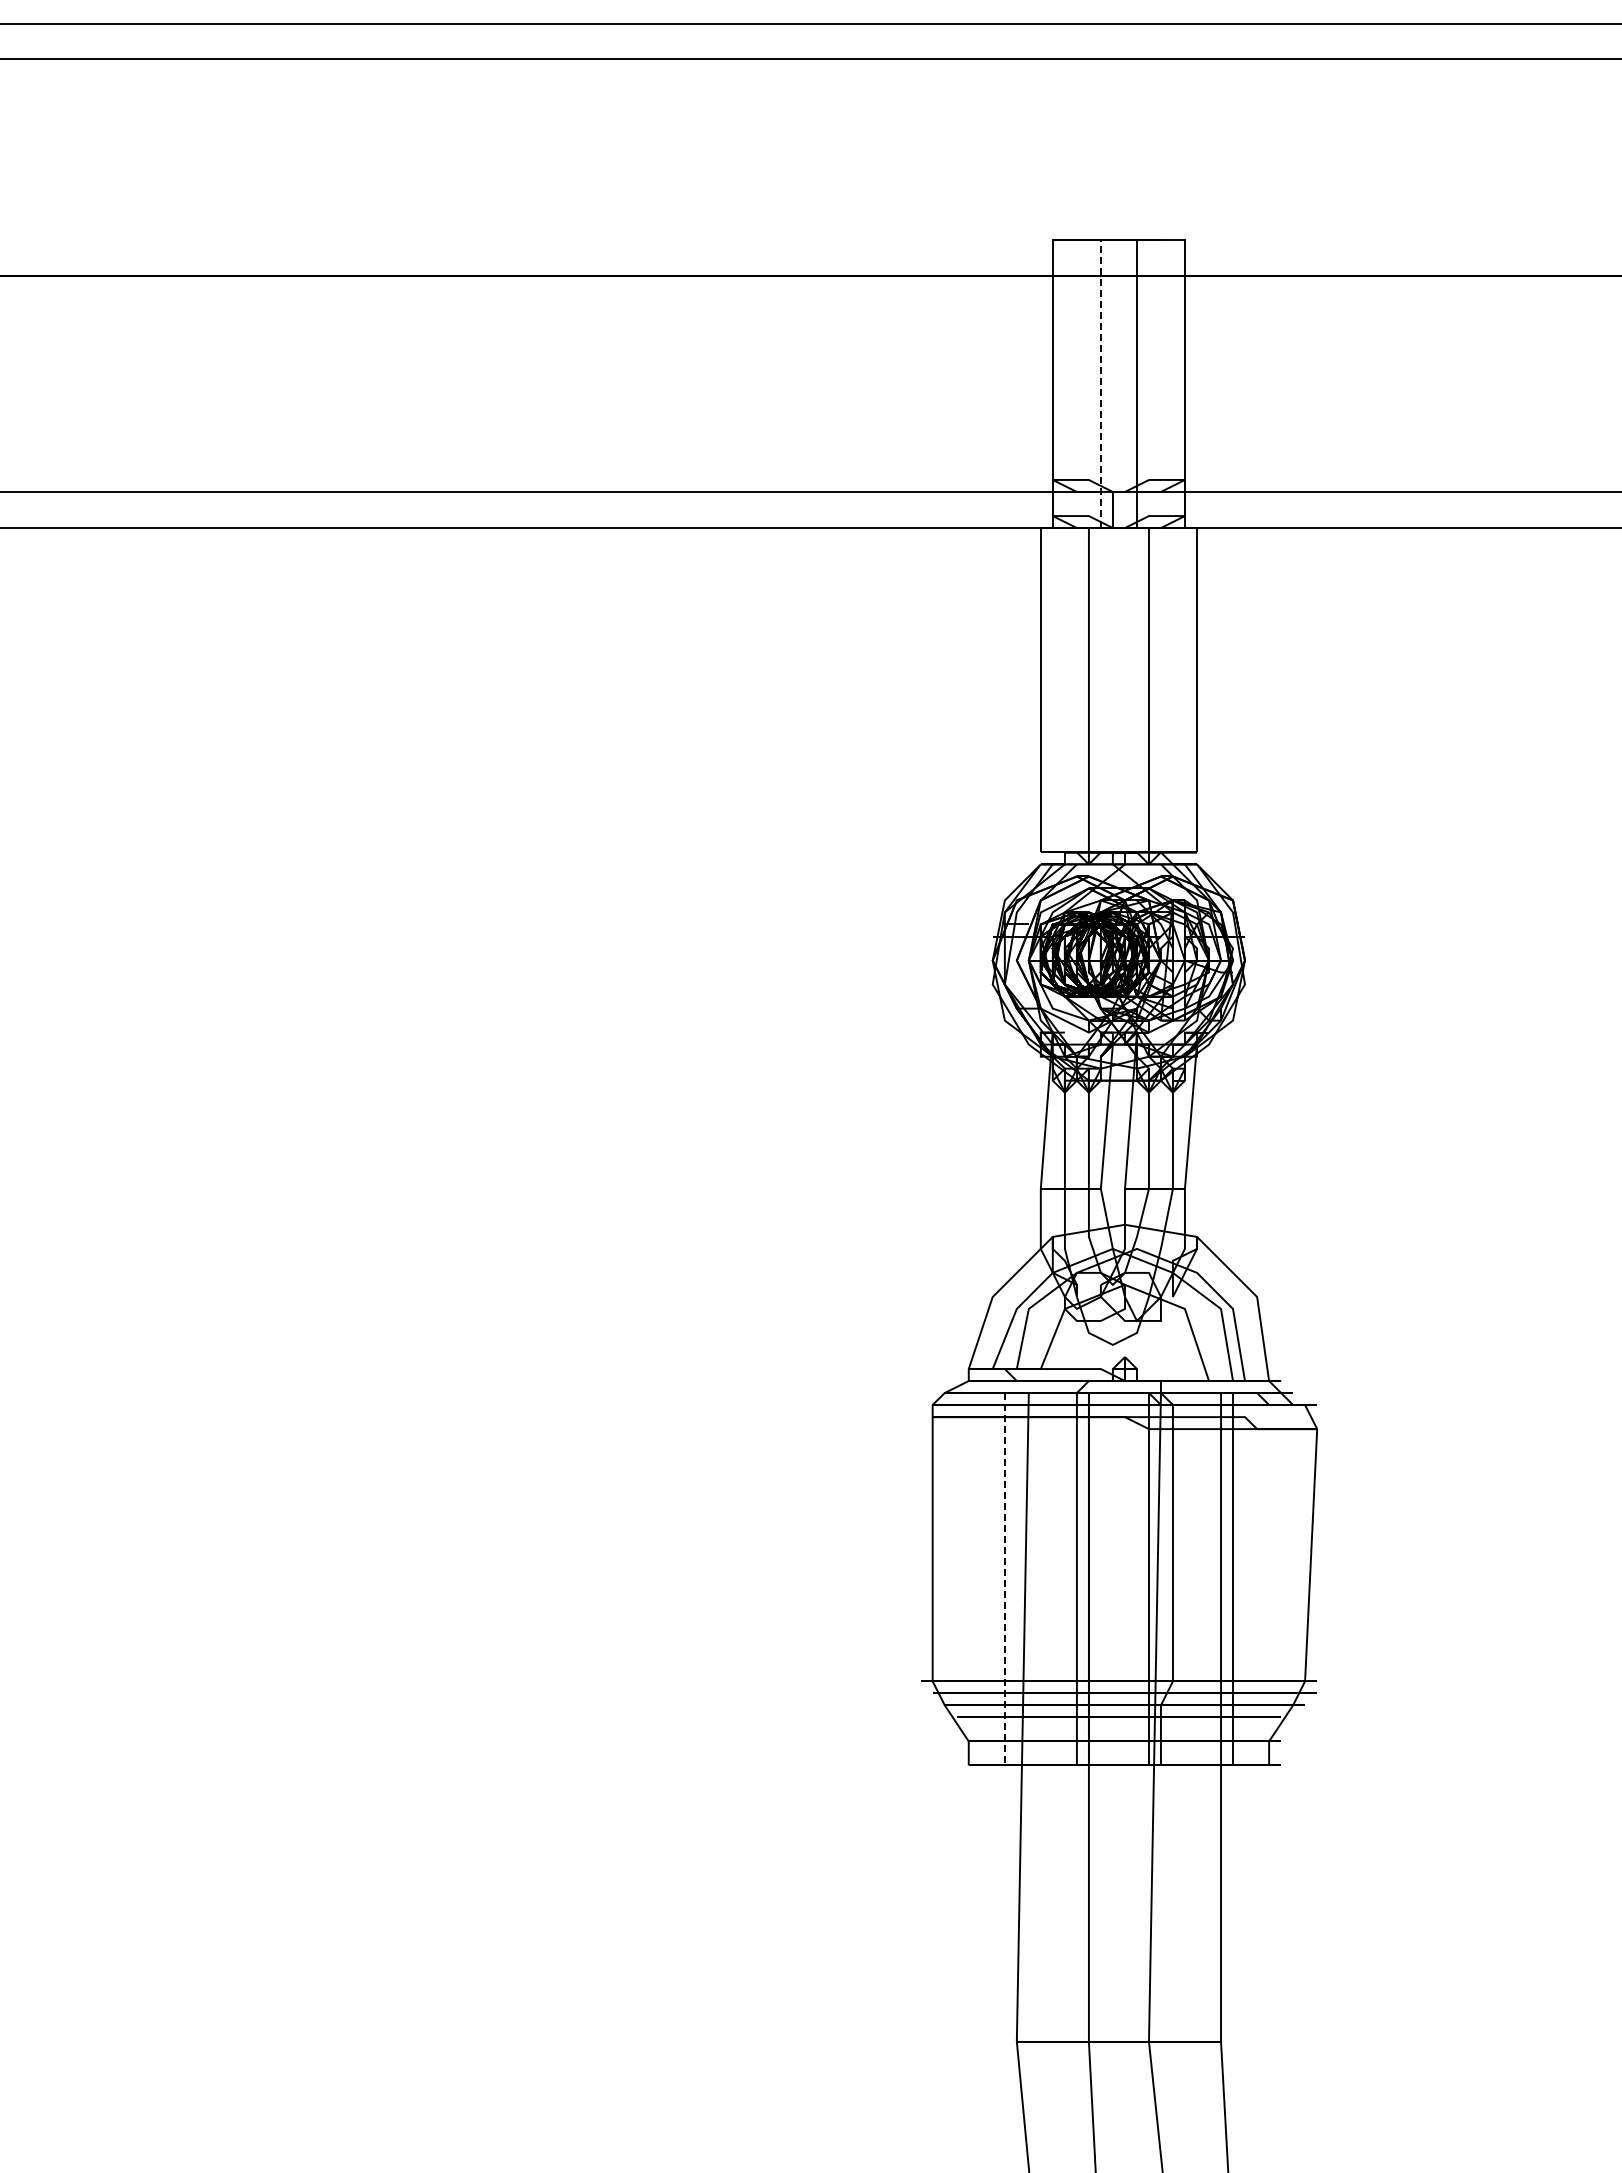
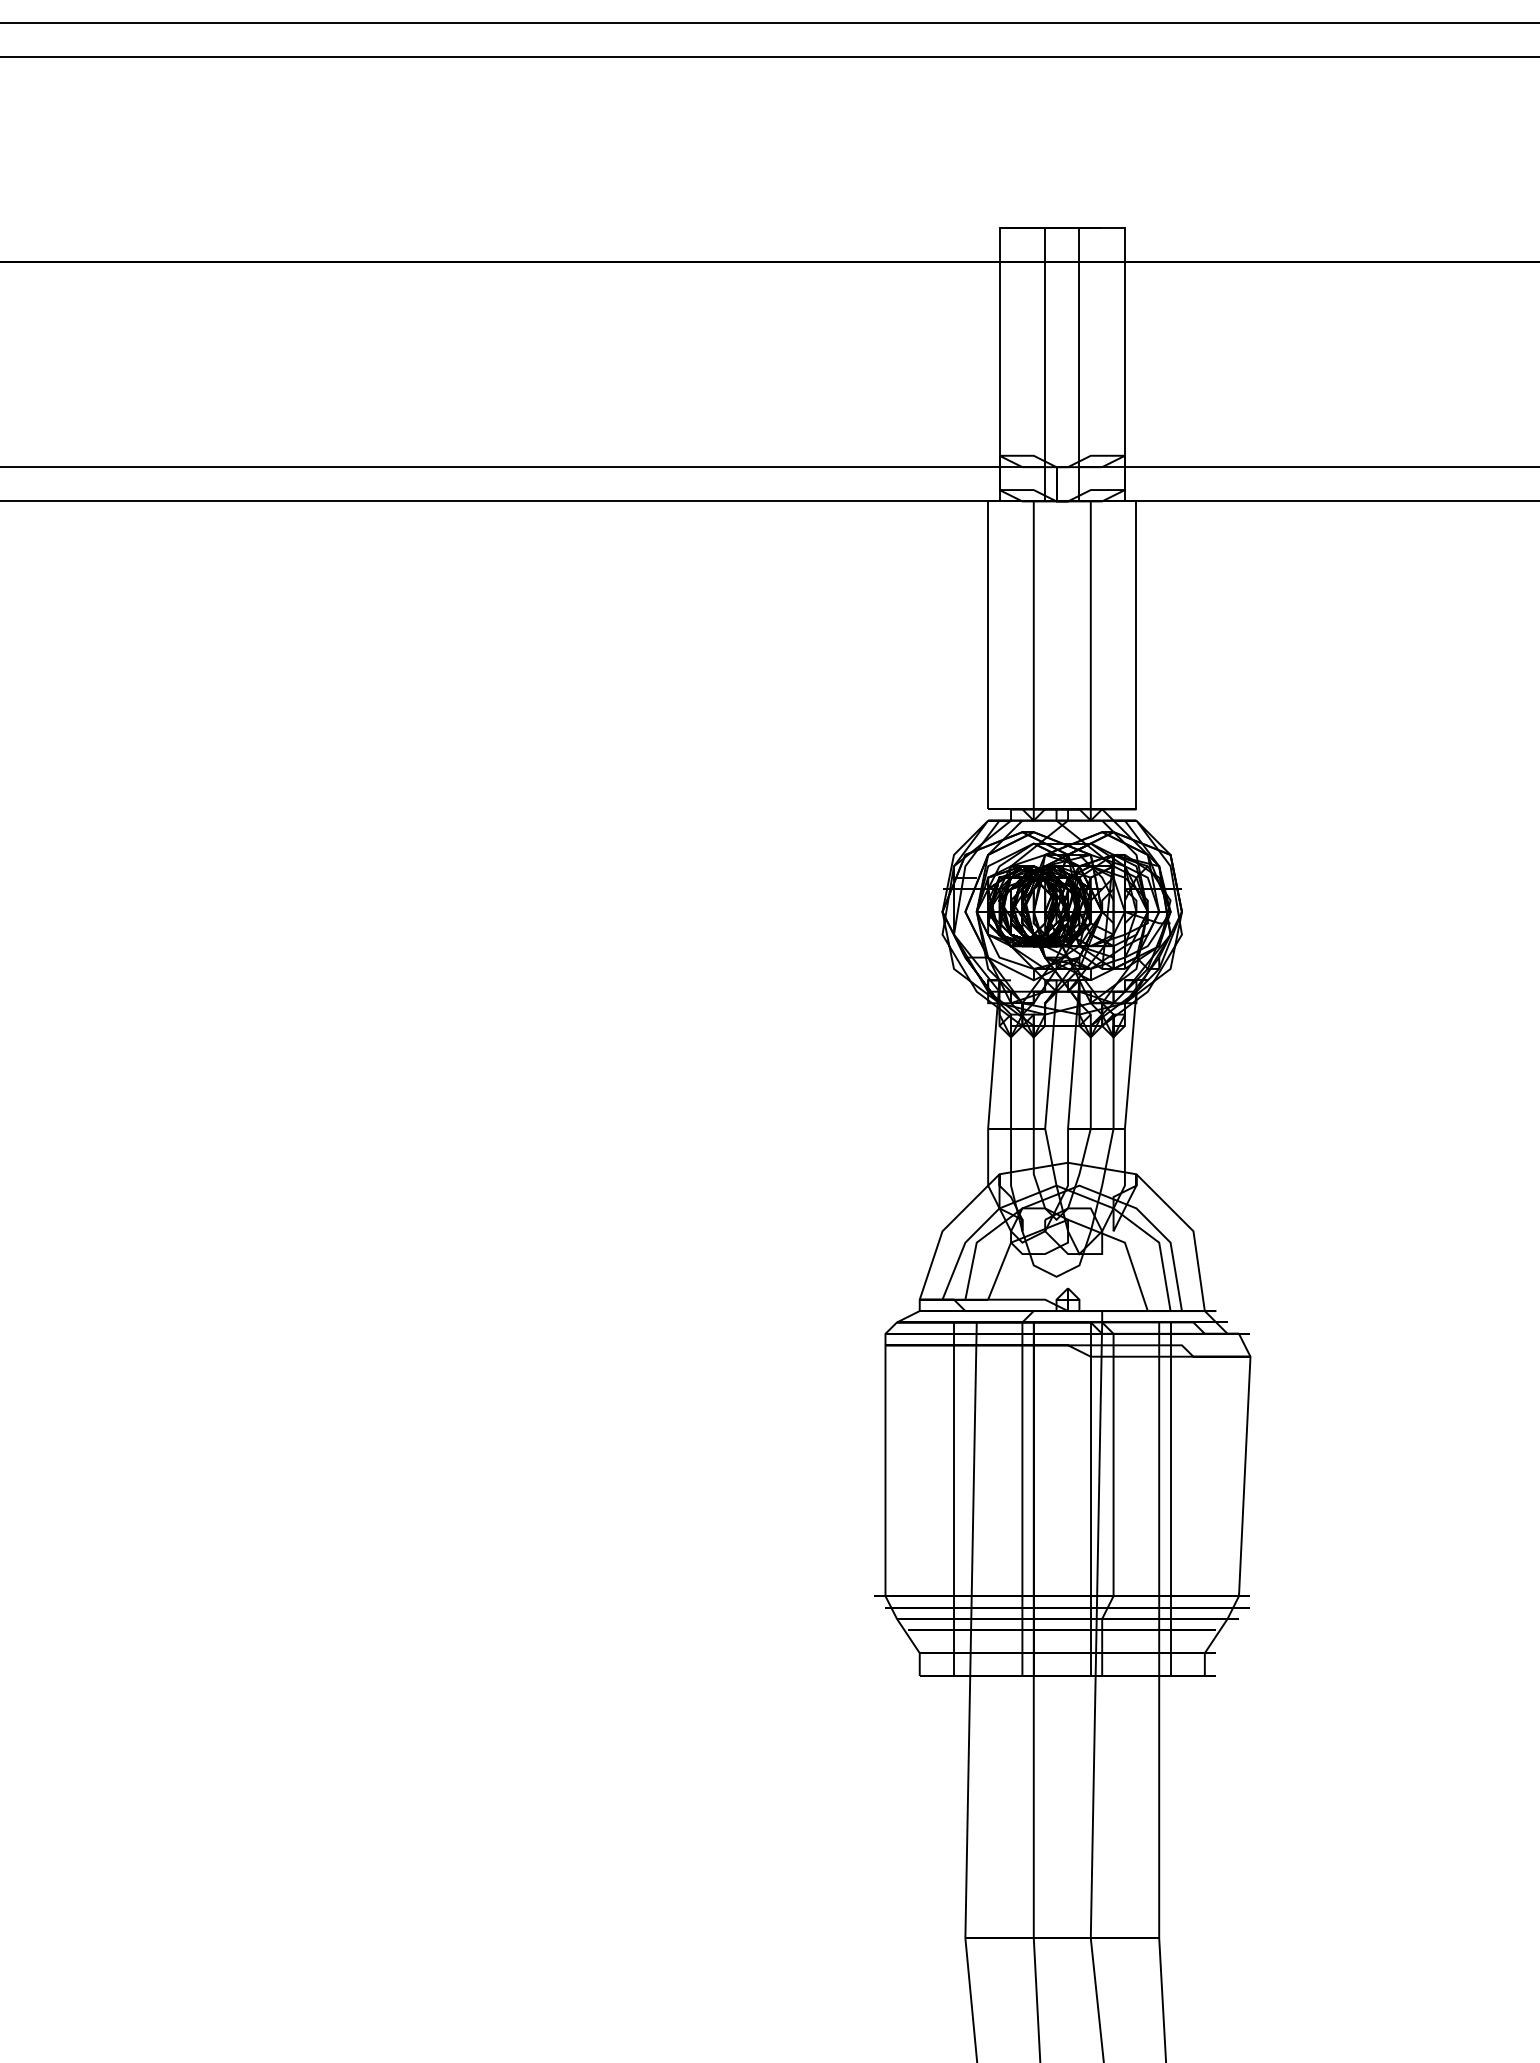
line: (1100, 383) -> (1044, 364), dashed -> solid
line: (1004, 1579) -> (953, 1499), dashed -> solid

